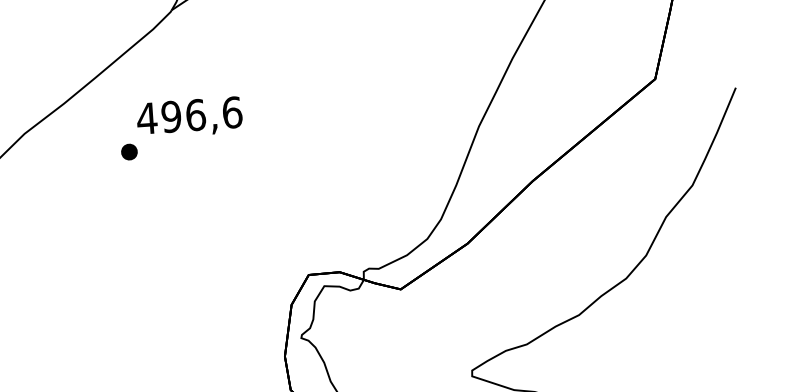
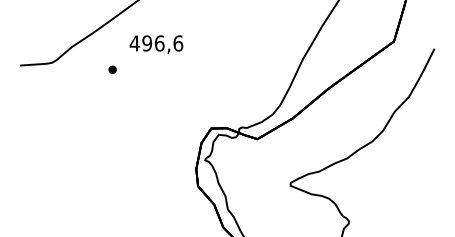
part: (129, 151) -> (112, 69), moved

